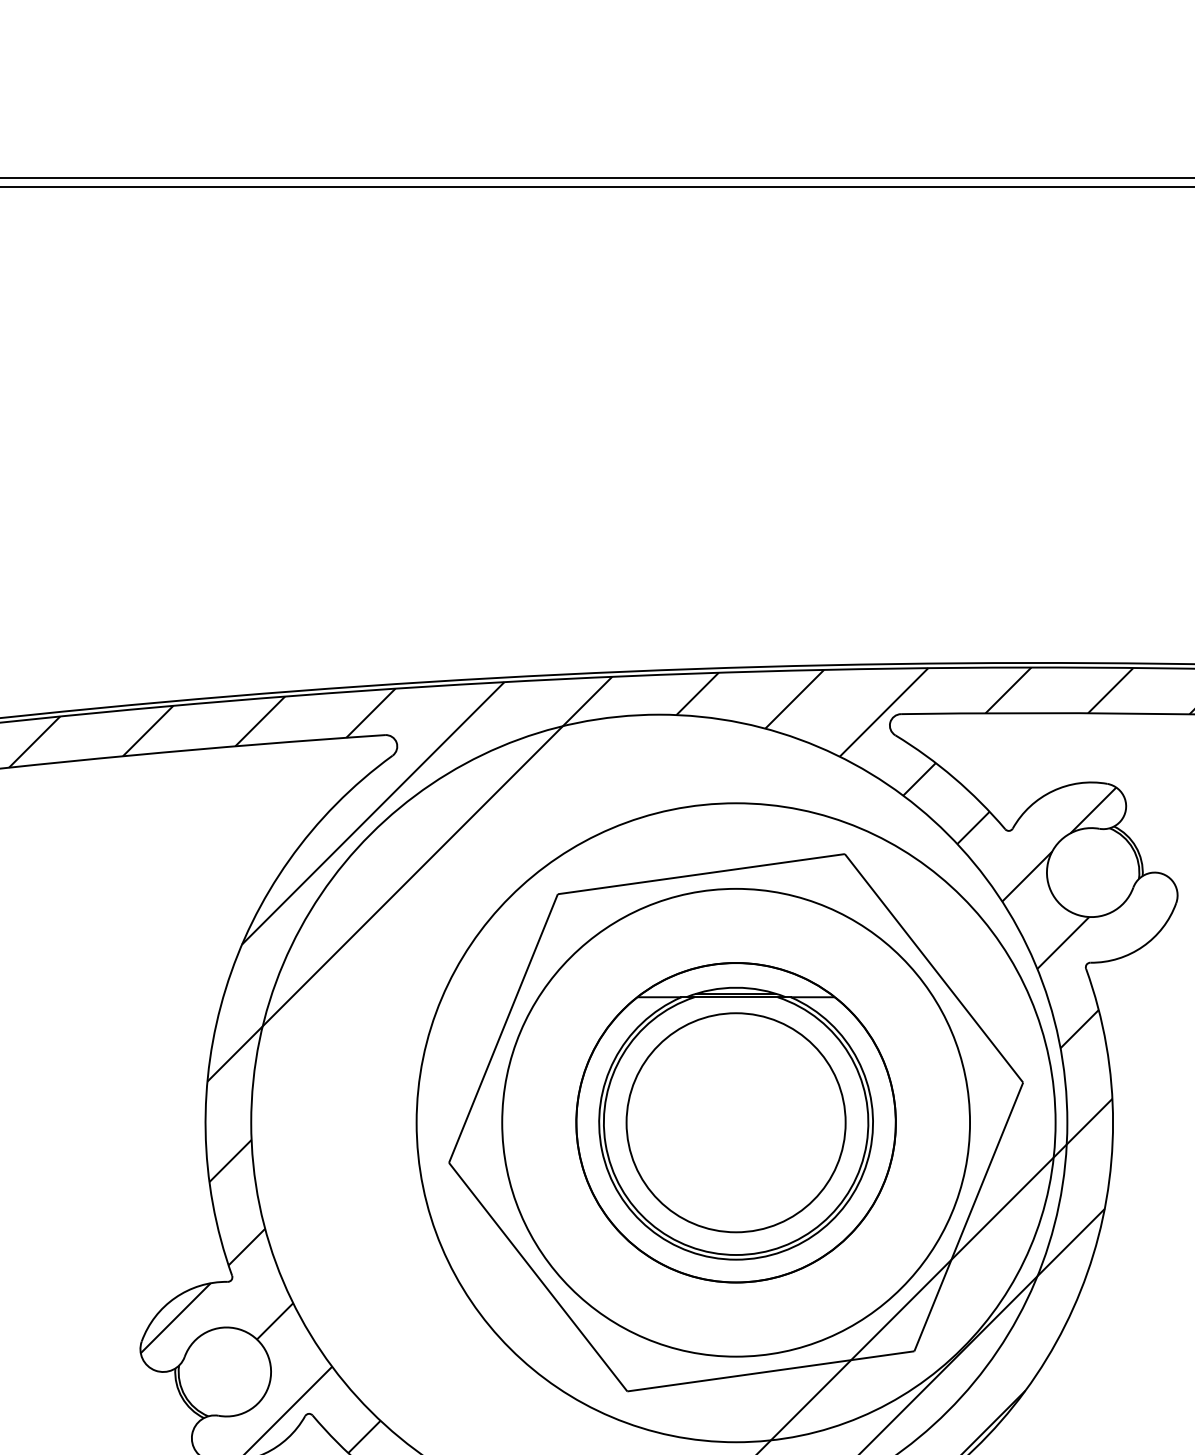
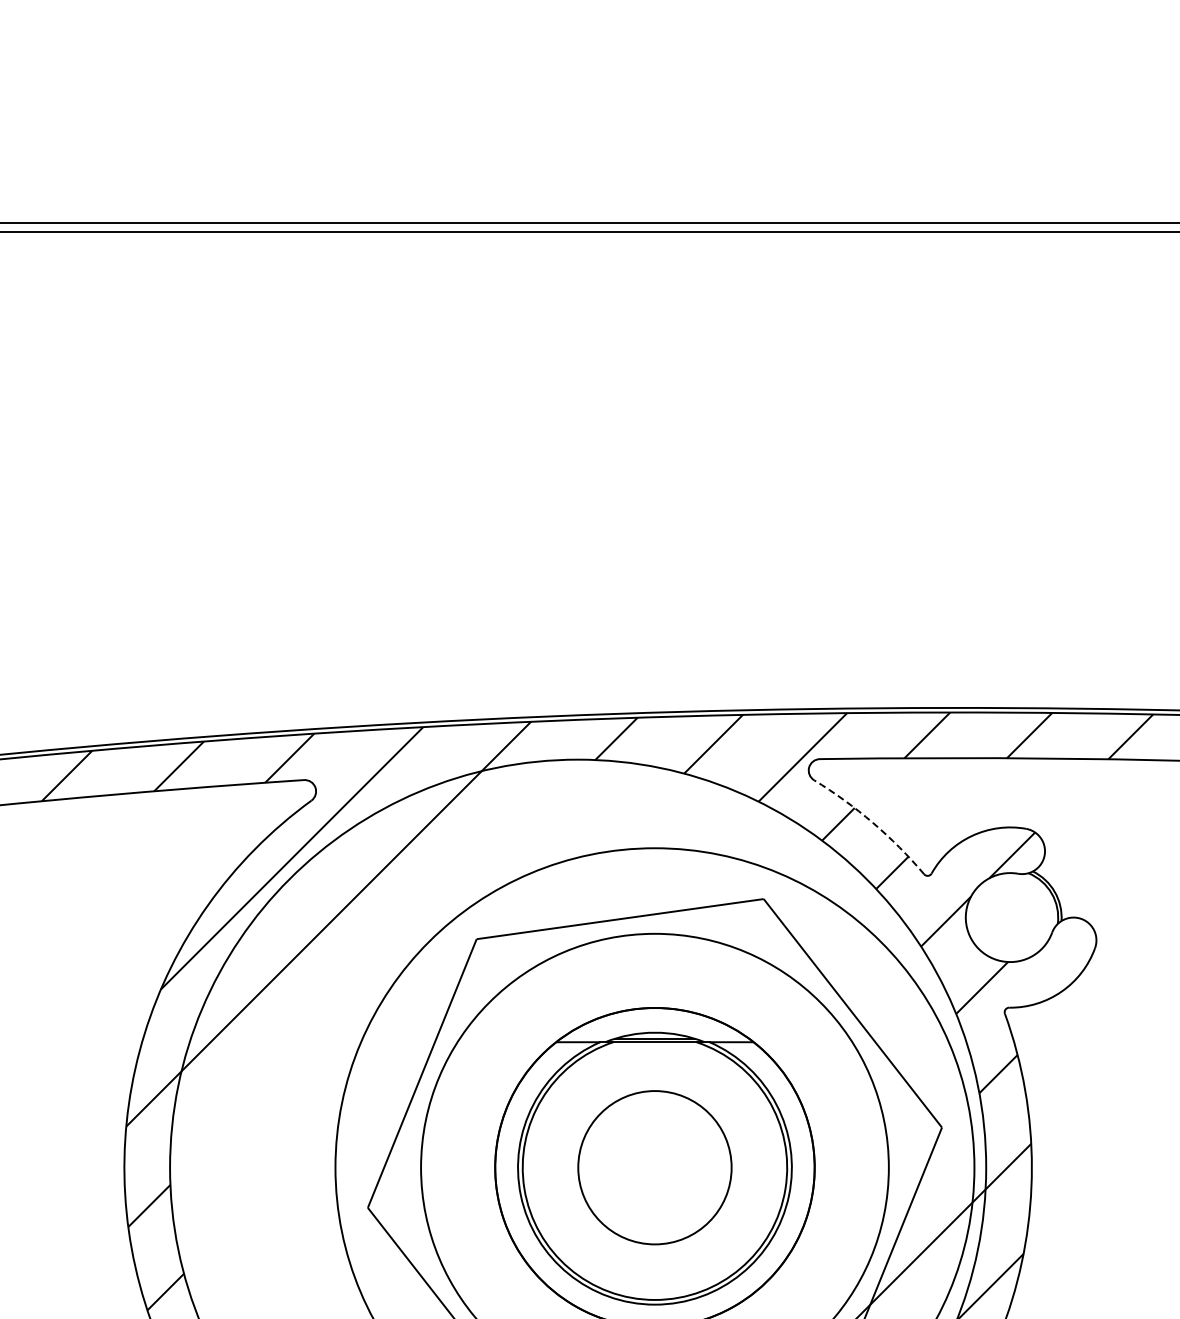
arc: (954, 777) -> (873, 822), solid -> dashed
circle: (735, 1122) -> (654, 1167), size x0.7

